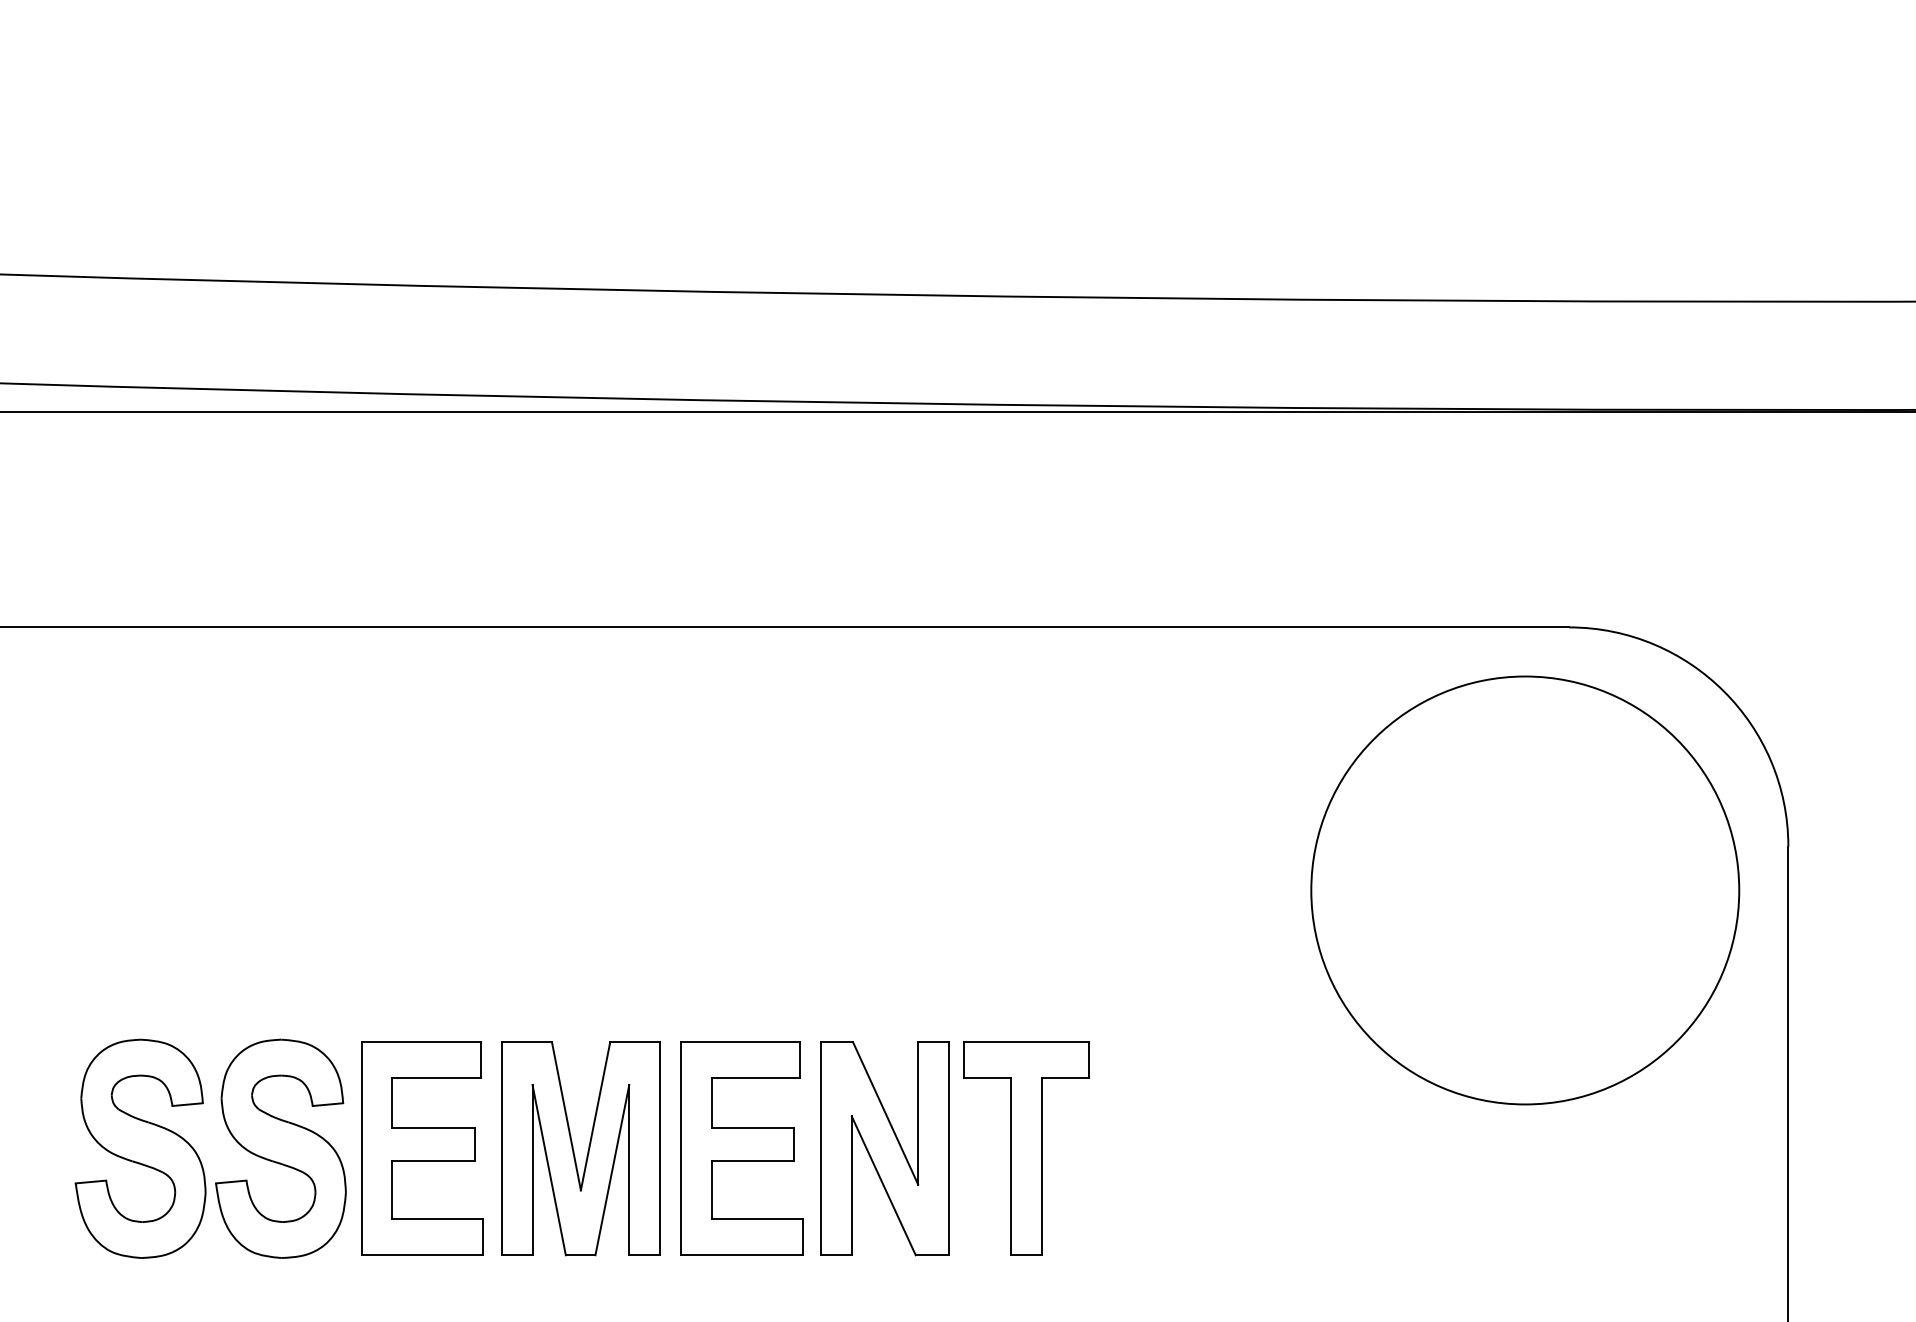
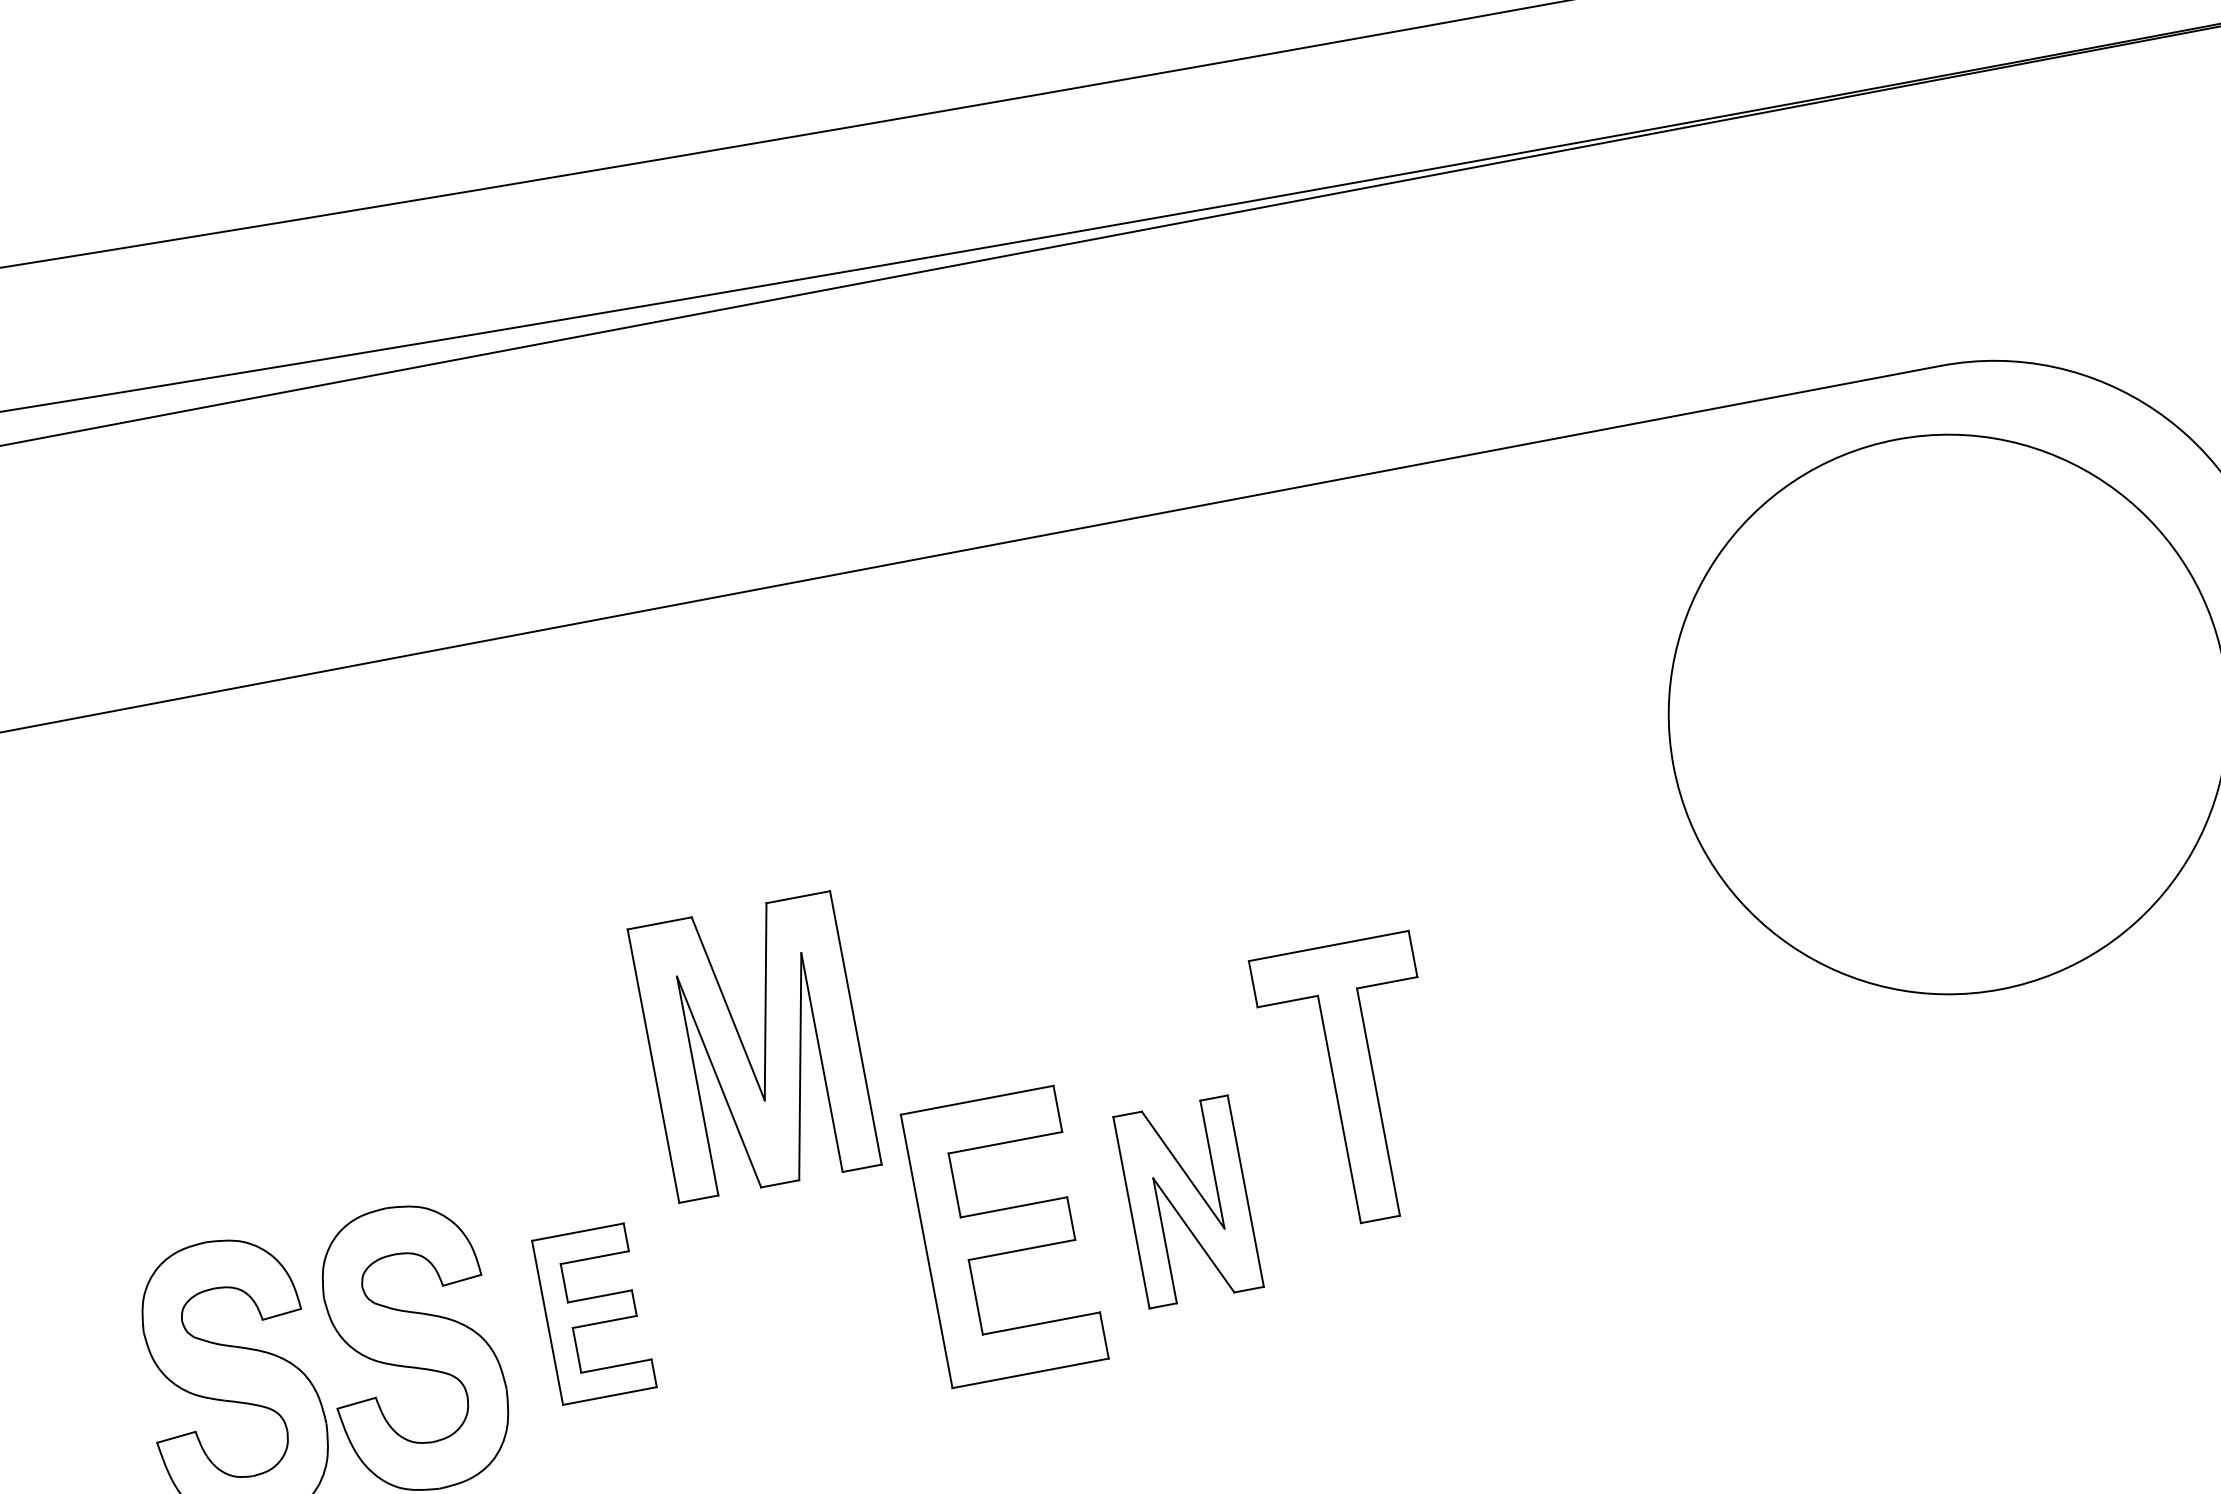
part: (422, 1148) -> (594, 1313), size x0.6
part: (884, 1148) -> (1187, 1201), size x0.7
part: (1026, 1148) -> (1354, 1082), moved
part: (574, 1151) -> (747, 1052), moved

